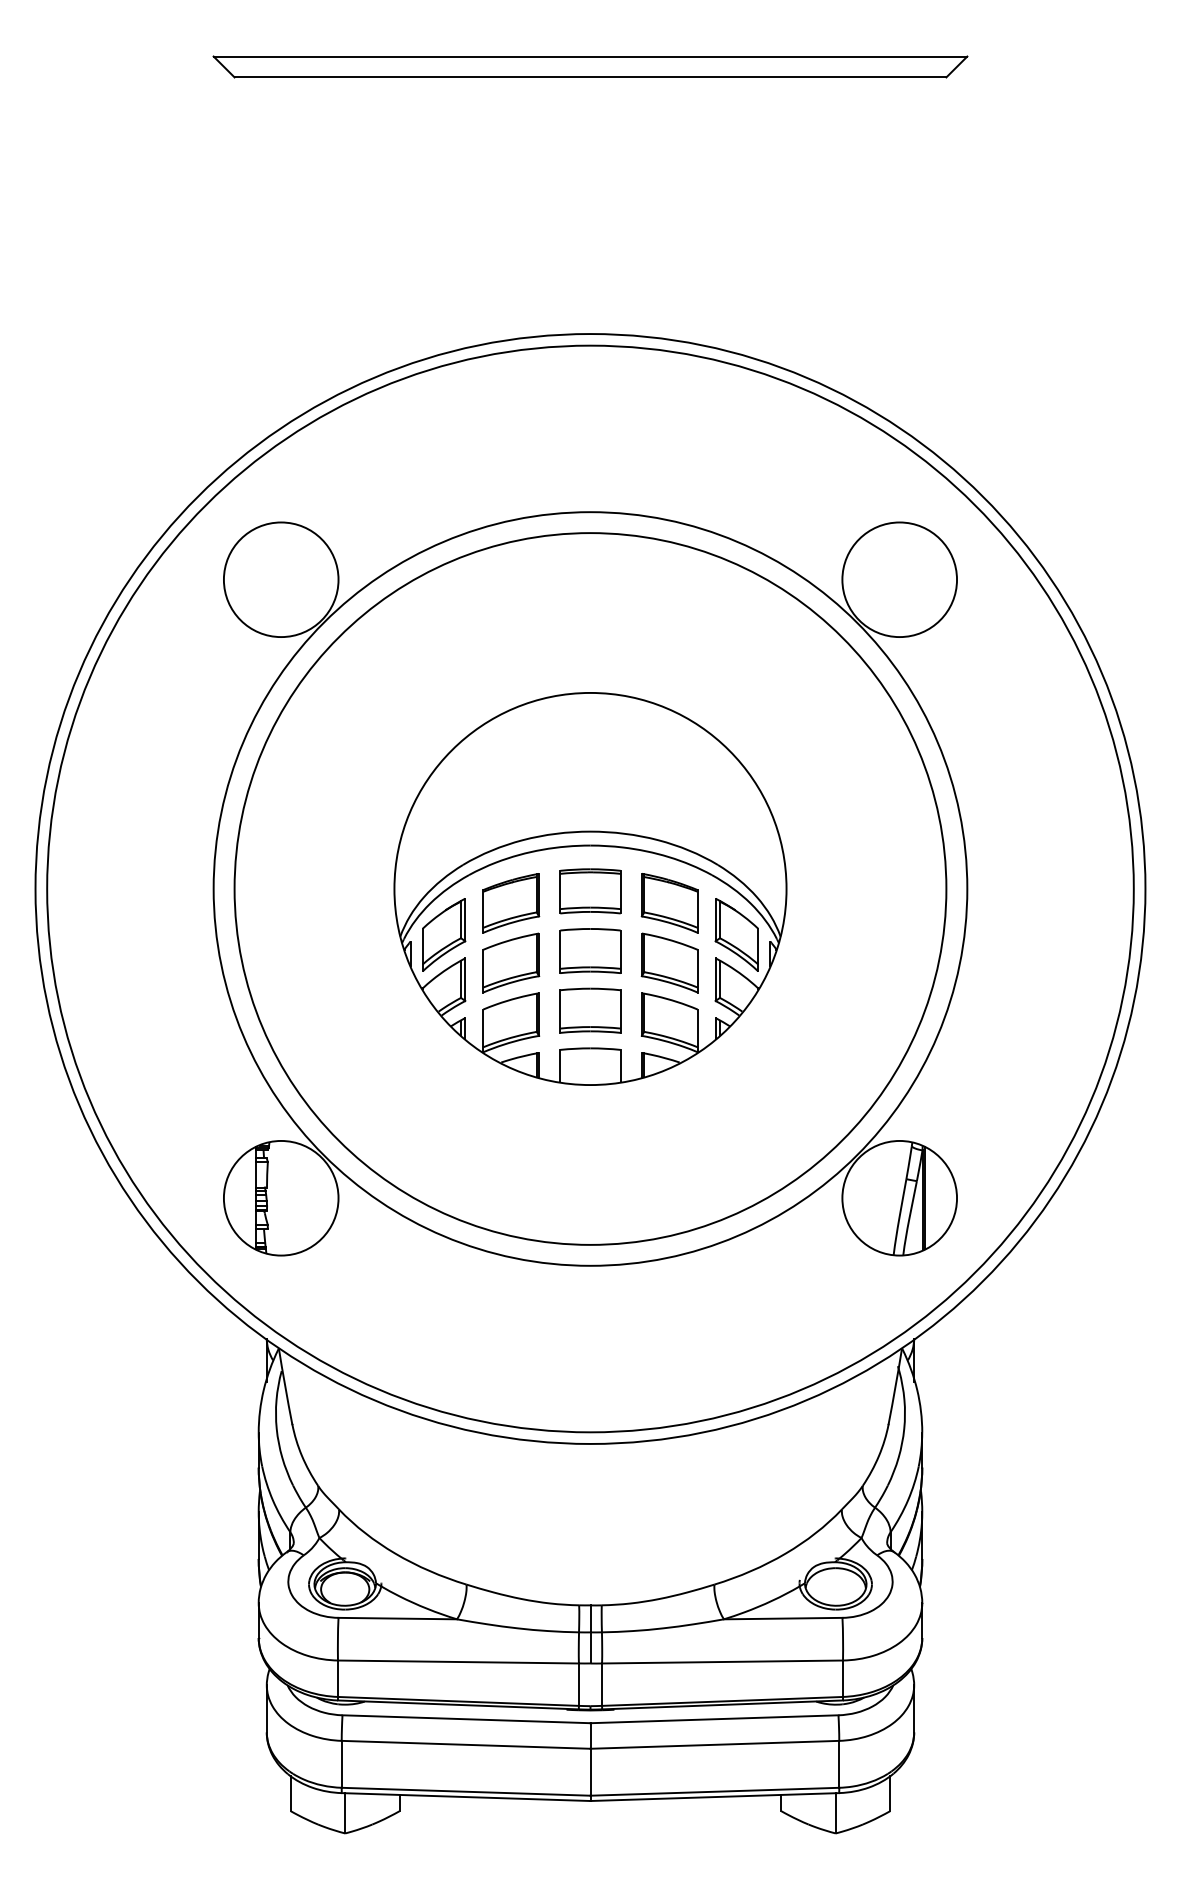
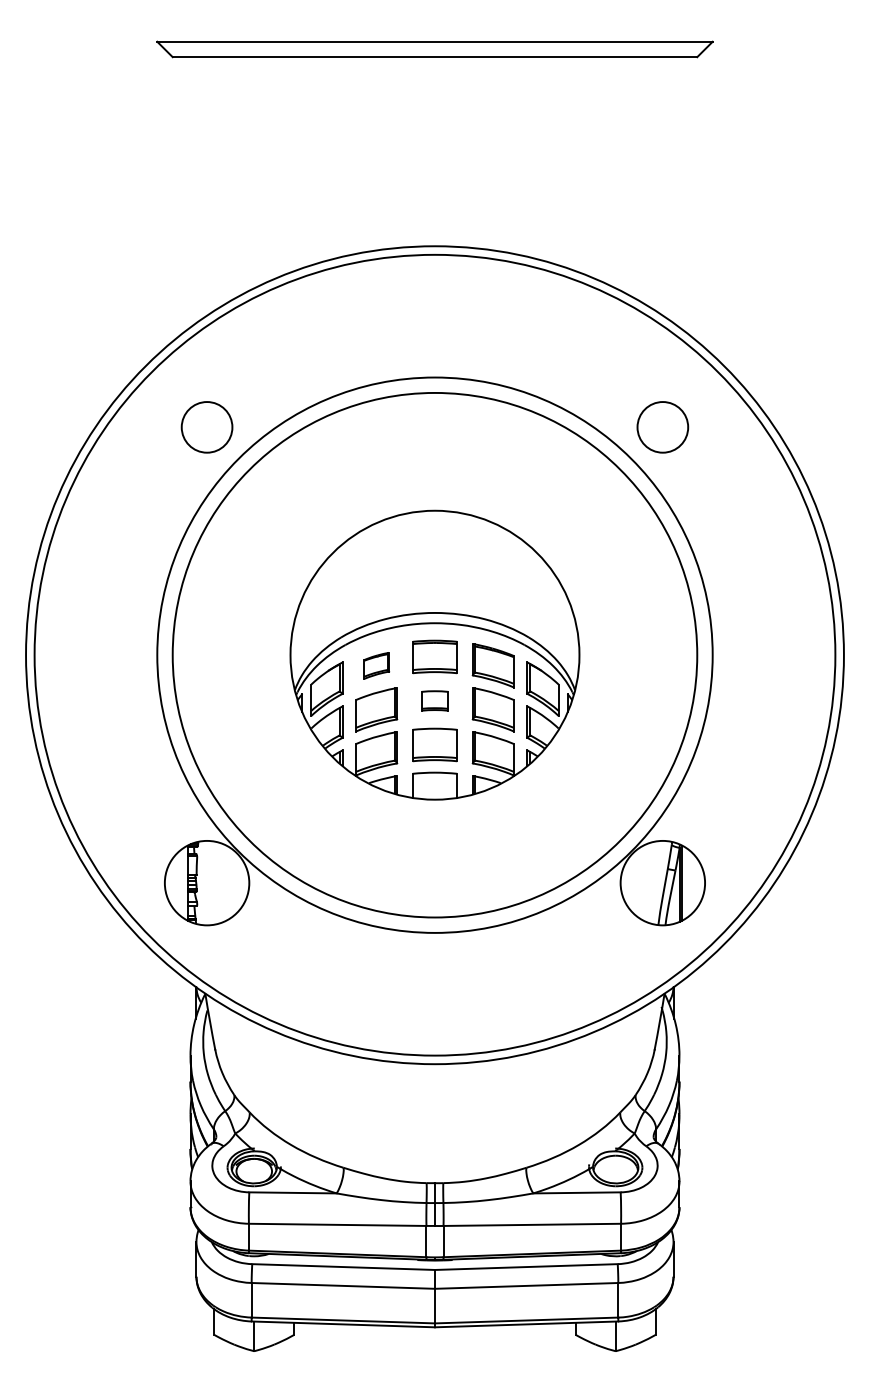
circle: (280, 579) -> (206, 427), size x0.6
circle: (899, 579) -> (662, 427), size x0.6
part: (511, 902) -> (376, 665), size x0.6
part: (589, 950) -> (434, 700), size x0.6

